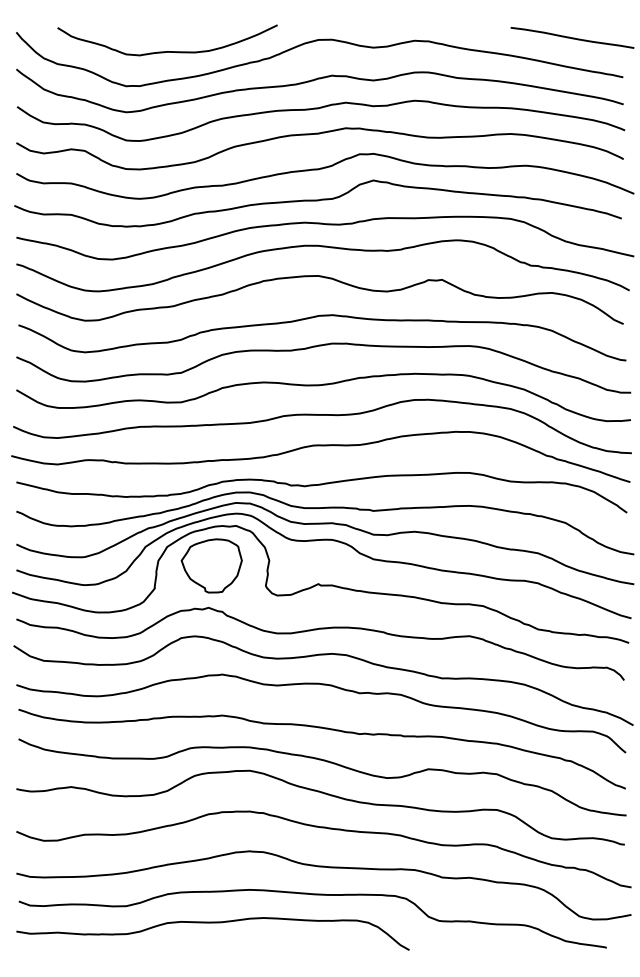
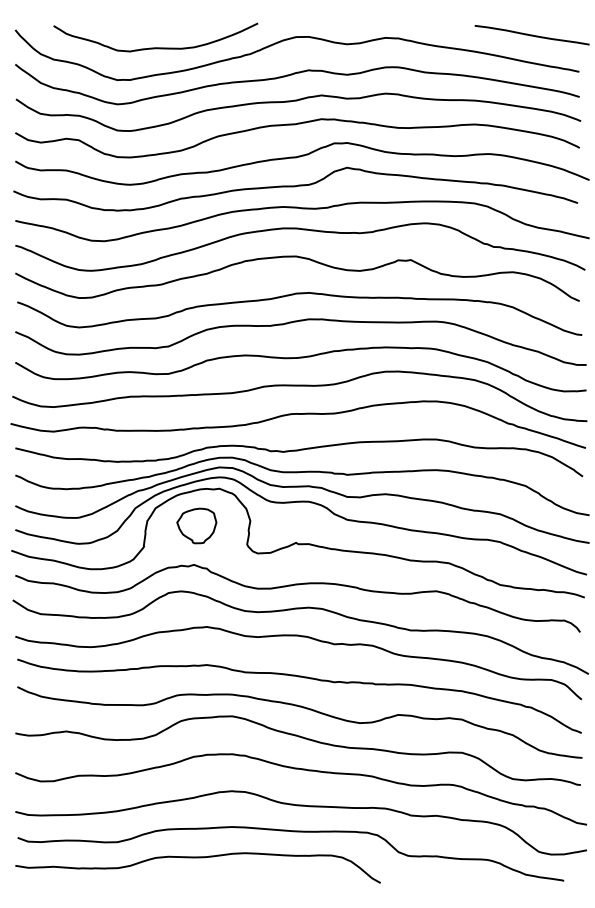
part: (211, 565) -> (196, 525), size x0.7

